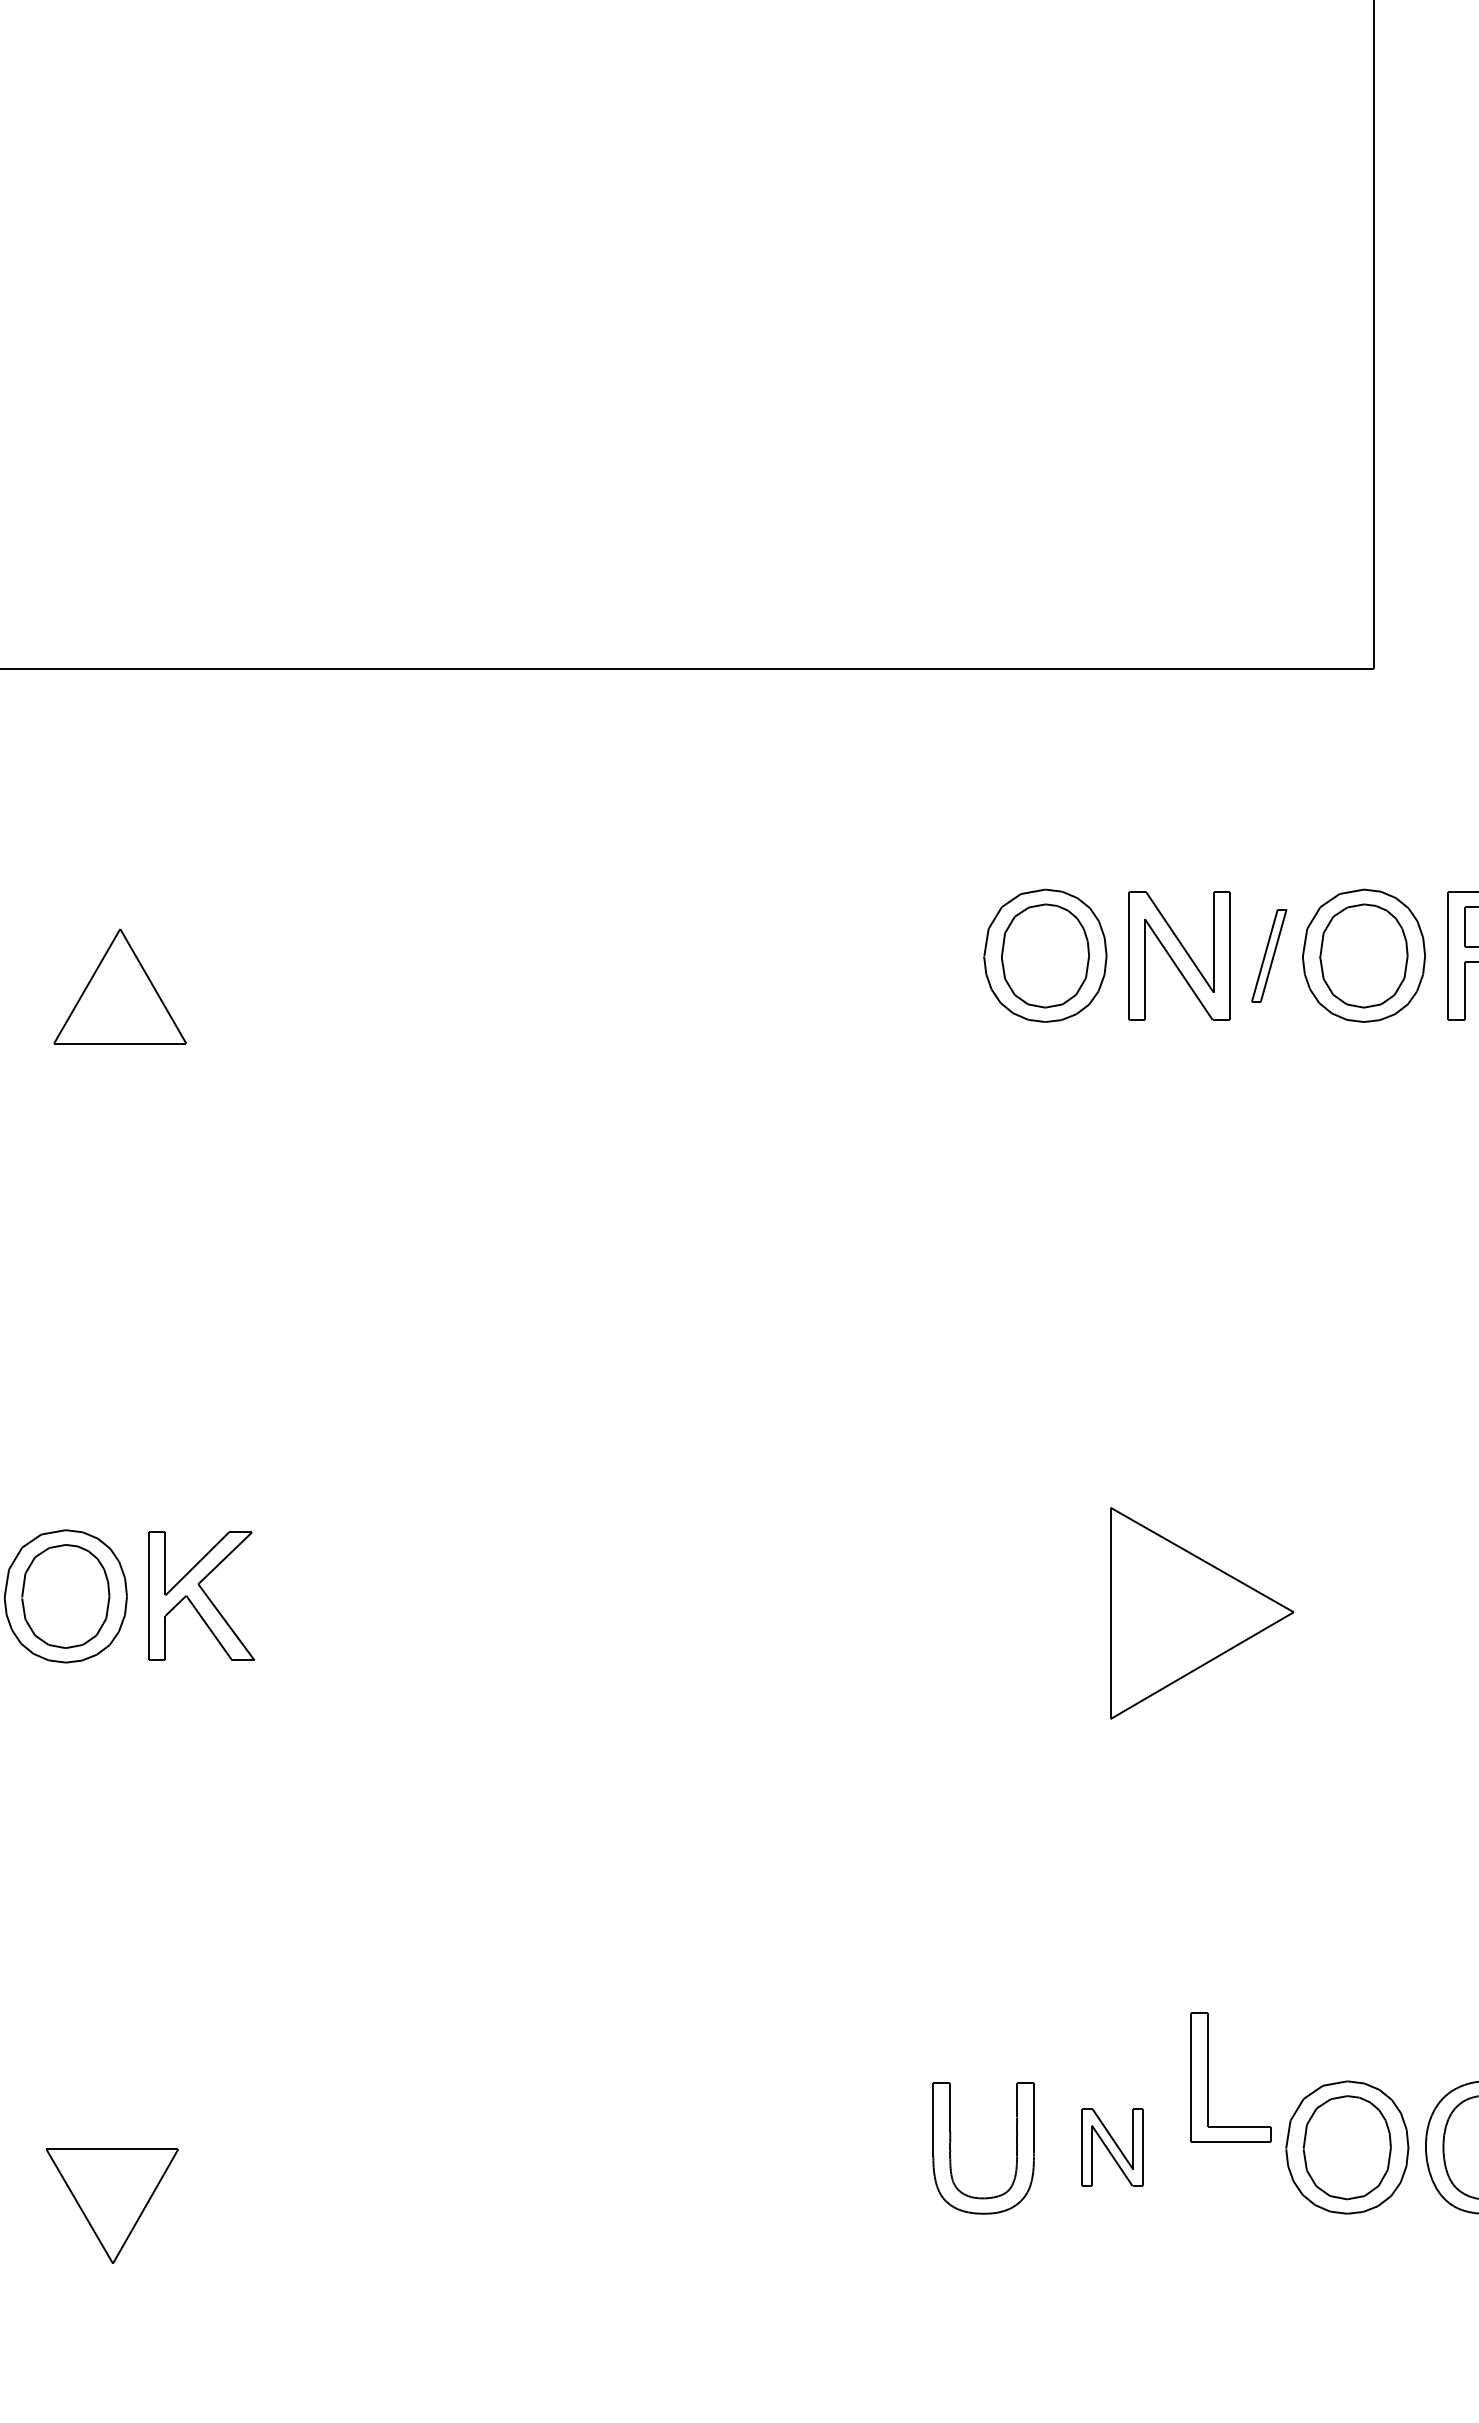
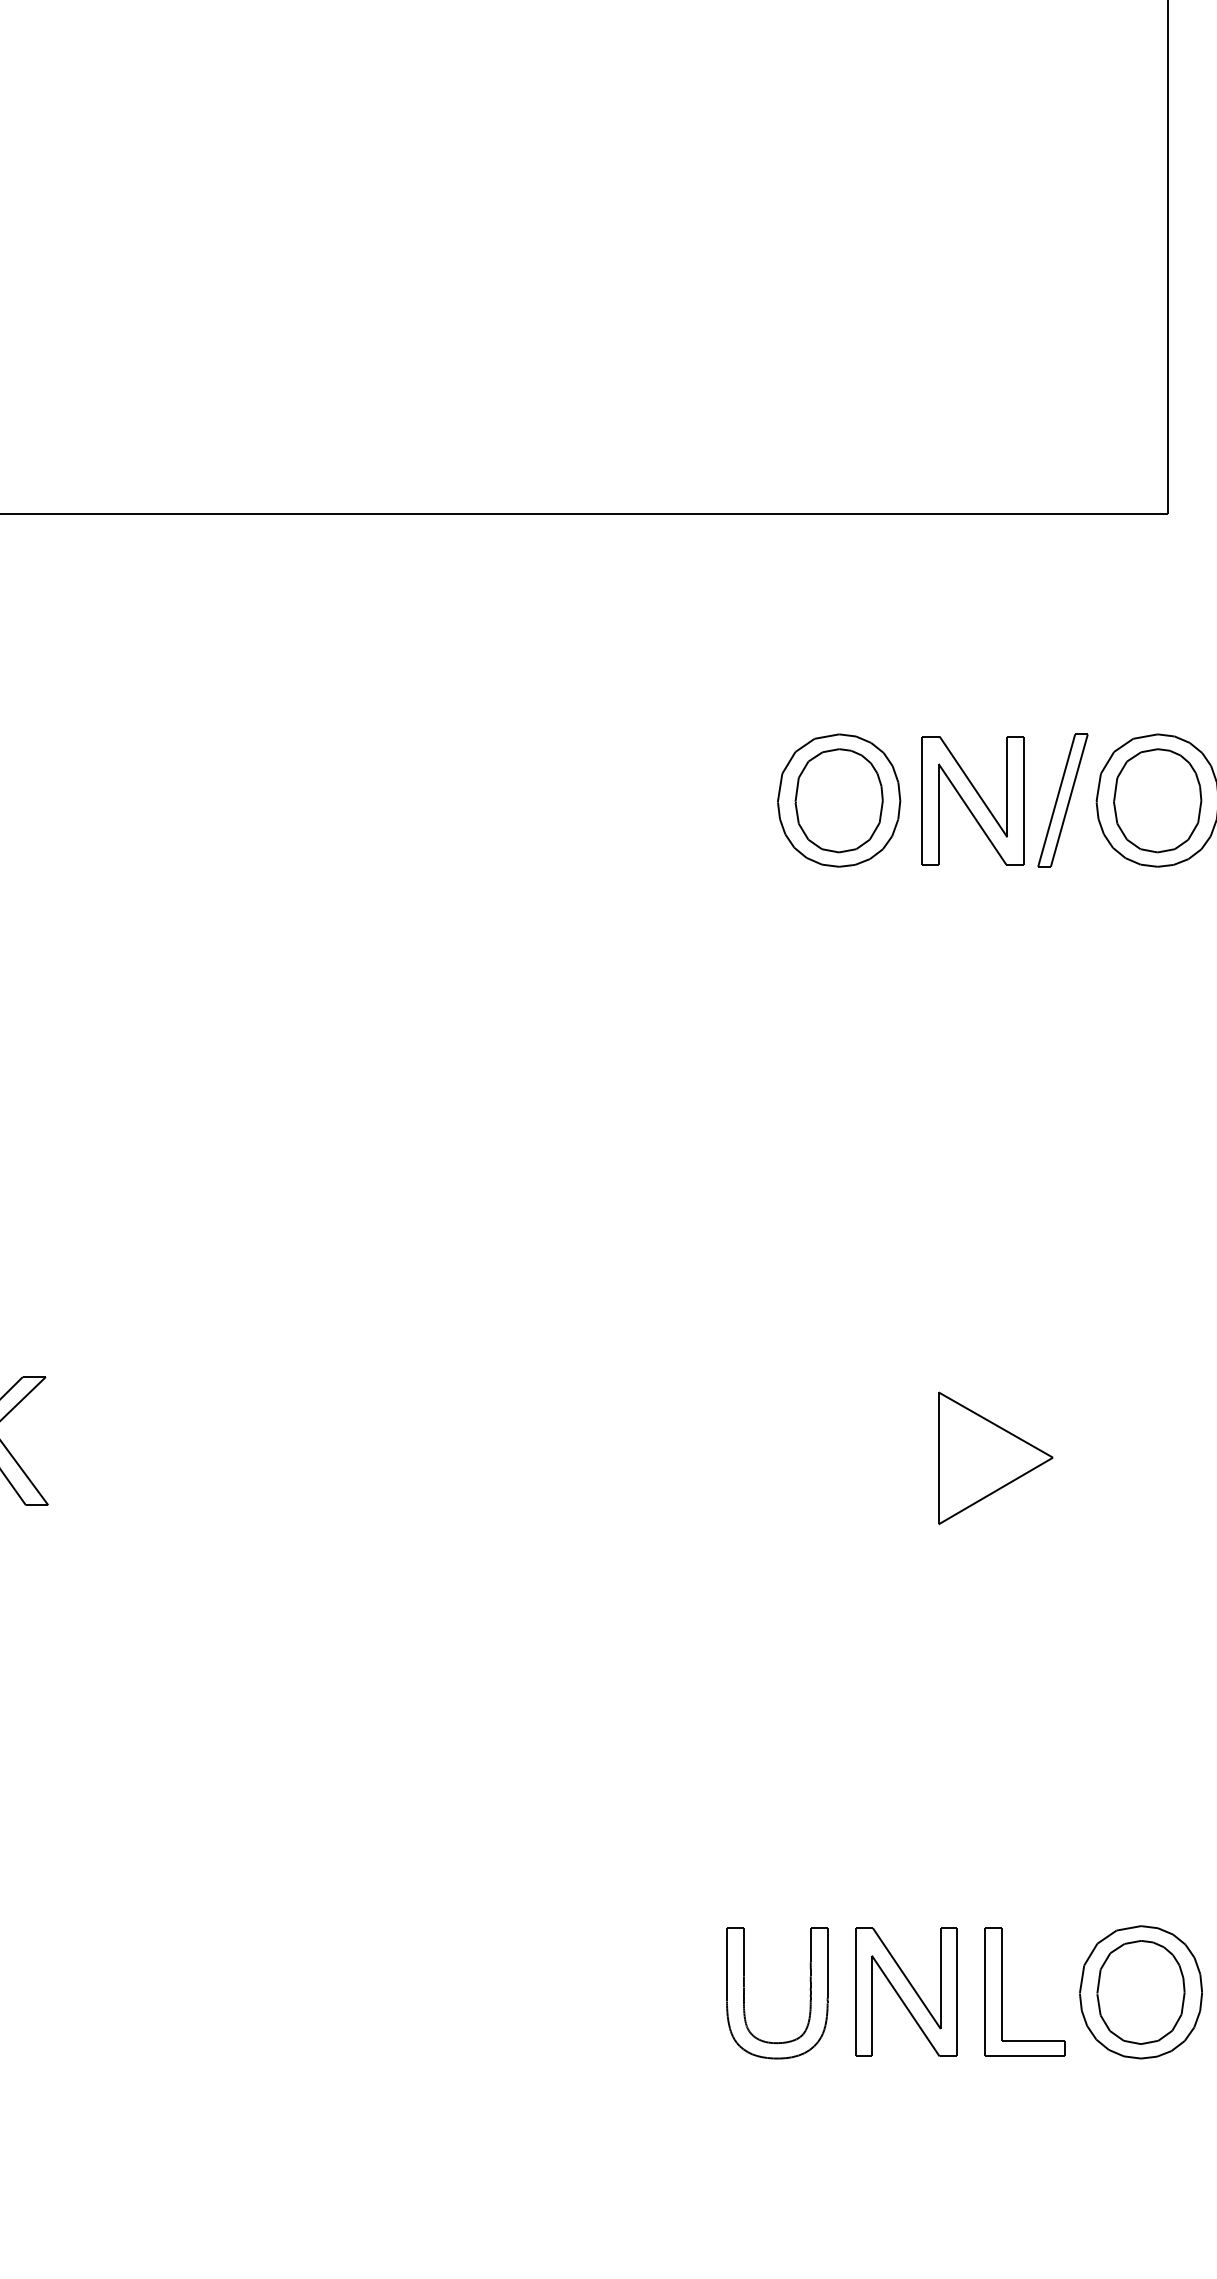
part: (1268, 955) -> (1062, 800), size x1.43
part: (1201, 1613) -> (995, 1458), size x0.62
part: (1208, 2077) -> (1002, 1992), moved
part: (1112, 2147) -> (906, 1992), size x1.67

